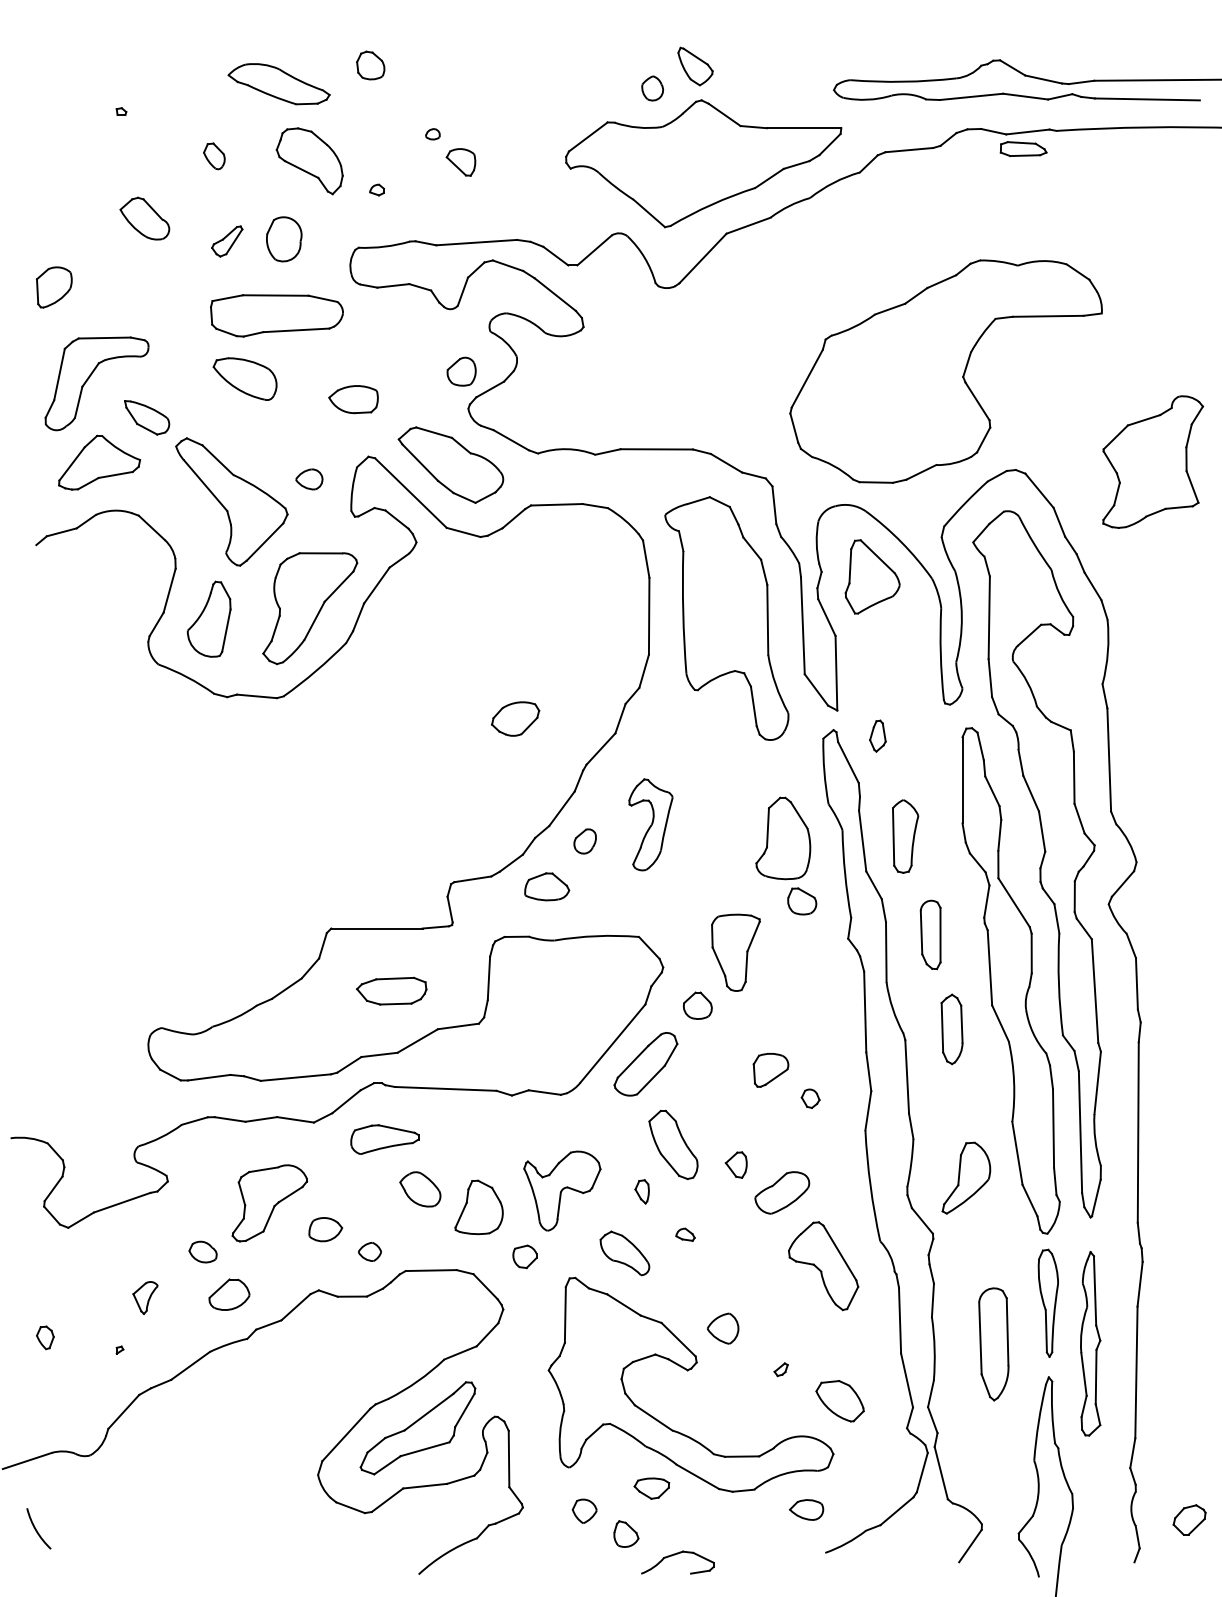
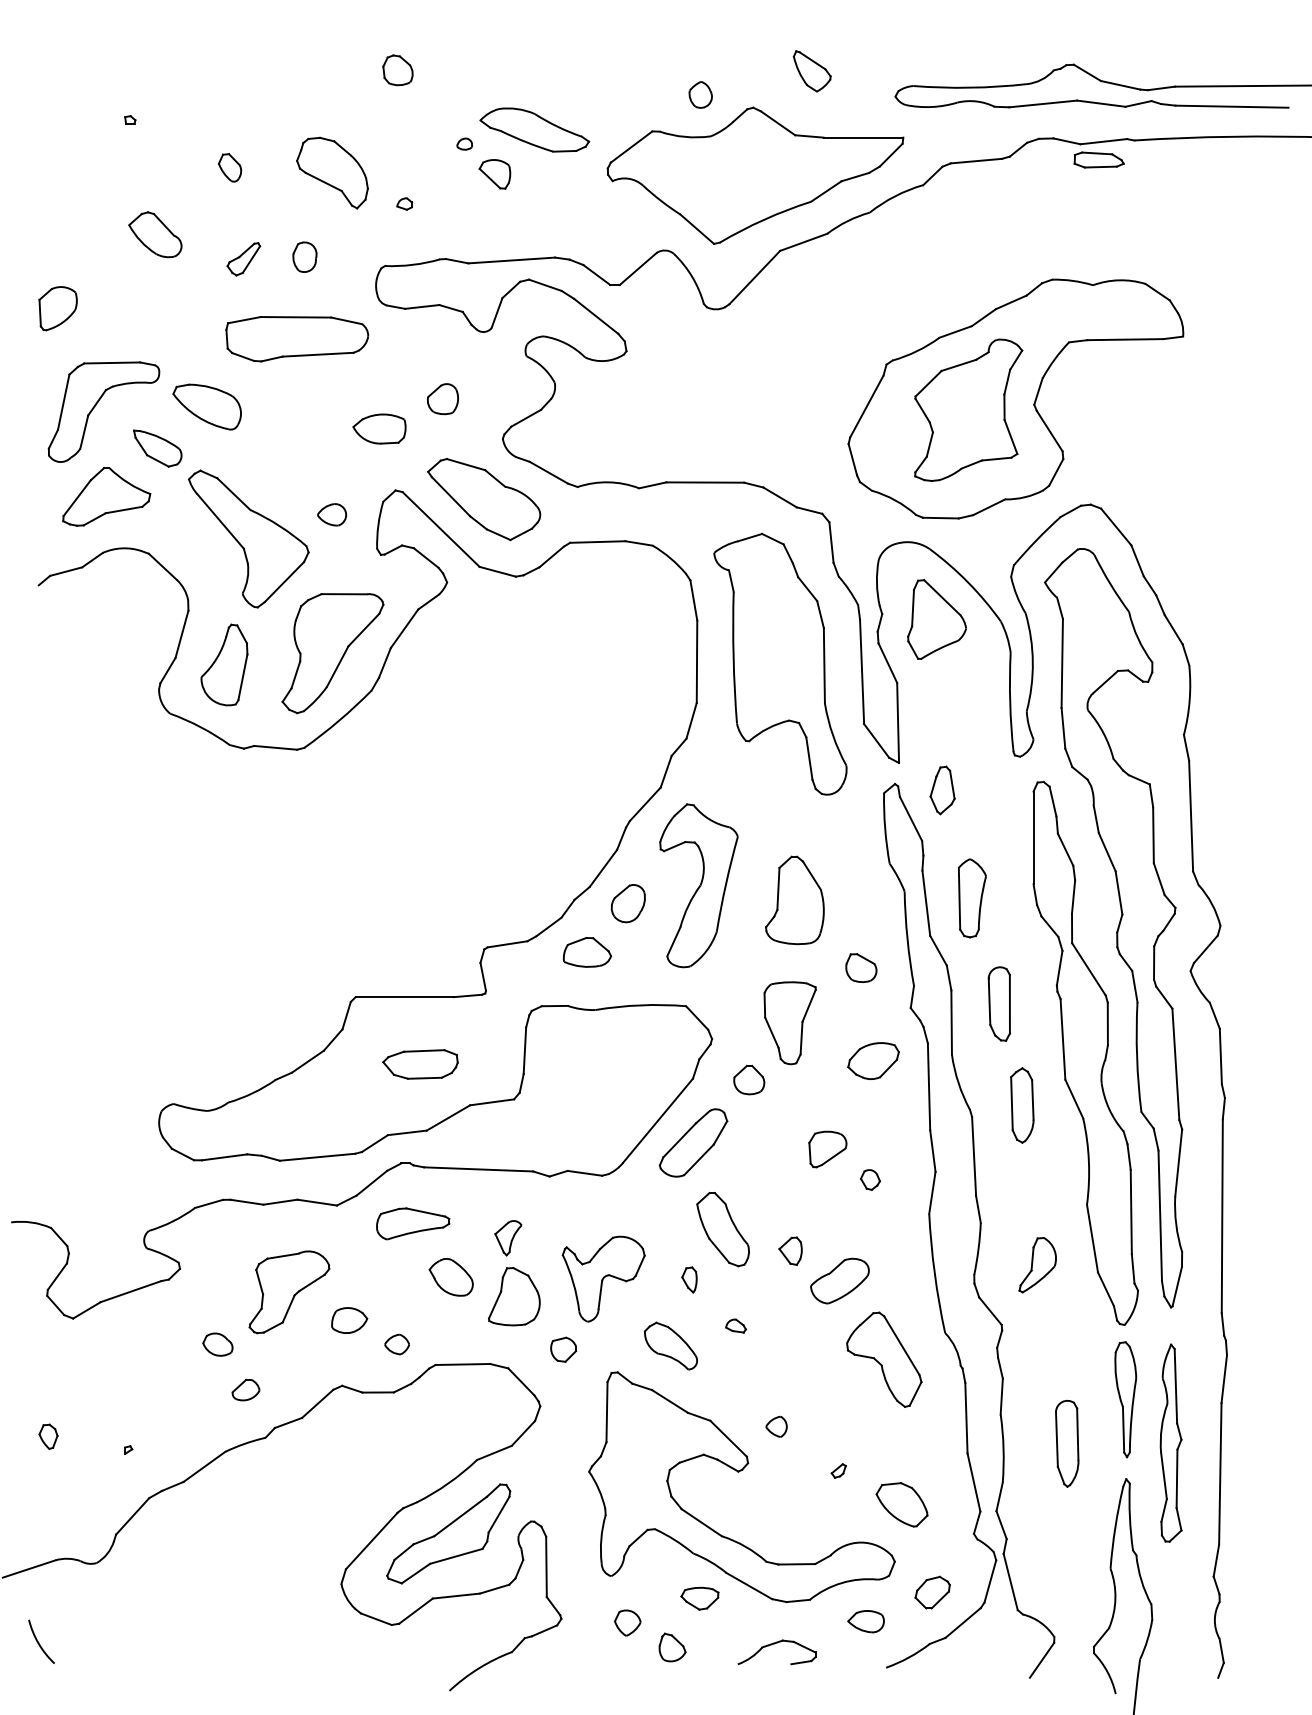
part: (695, 66) -> (812, 71), moved
part: (278, 84) -> (534, 130), moved
part: (283, 239) -> (304, 257), size x0.62
part: (461, 371) -> (442, 398), moved
part: (244, 378) -> (206, 406), moved
part: (1153, 461) -> (969, 409), moved
part: (515, 718) -> (873, 1060), moved
part: (877, 736) -> (942, 790), size x1.43
part: (650, 824) -> (698, 885), size x1.67
part: (783, 838) -> (795, 900), moved
part: (584, 841) -> (627, 903), size x1.43
part: (966, 1177) -> (1037, 1264), size x0.71
part: (228, 1293) -> (245, 1389), size x0.62
part: (145, 1297) -> (508, 1237), moved
part: (723, 1328) -> (776, 1426), size x0.62
part: (993, 1344) -> (1066, 1443), size x0.71
part: (1189, 1519) -> (932, 1592), moved
part: (675, 1555) -> (774, 1644), moved

